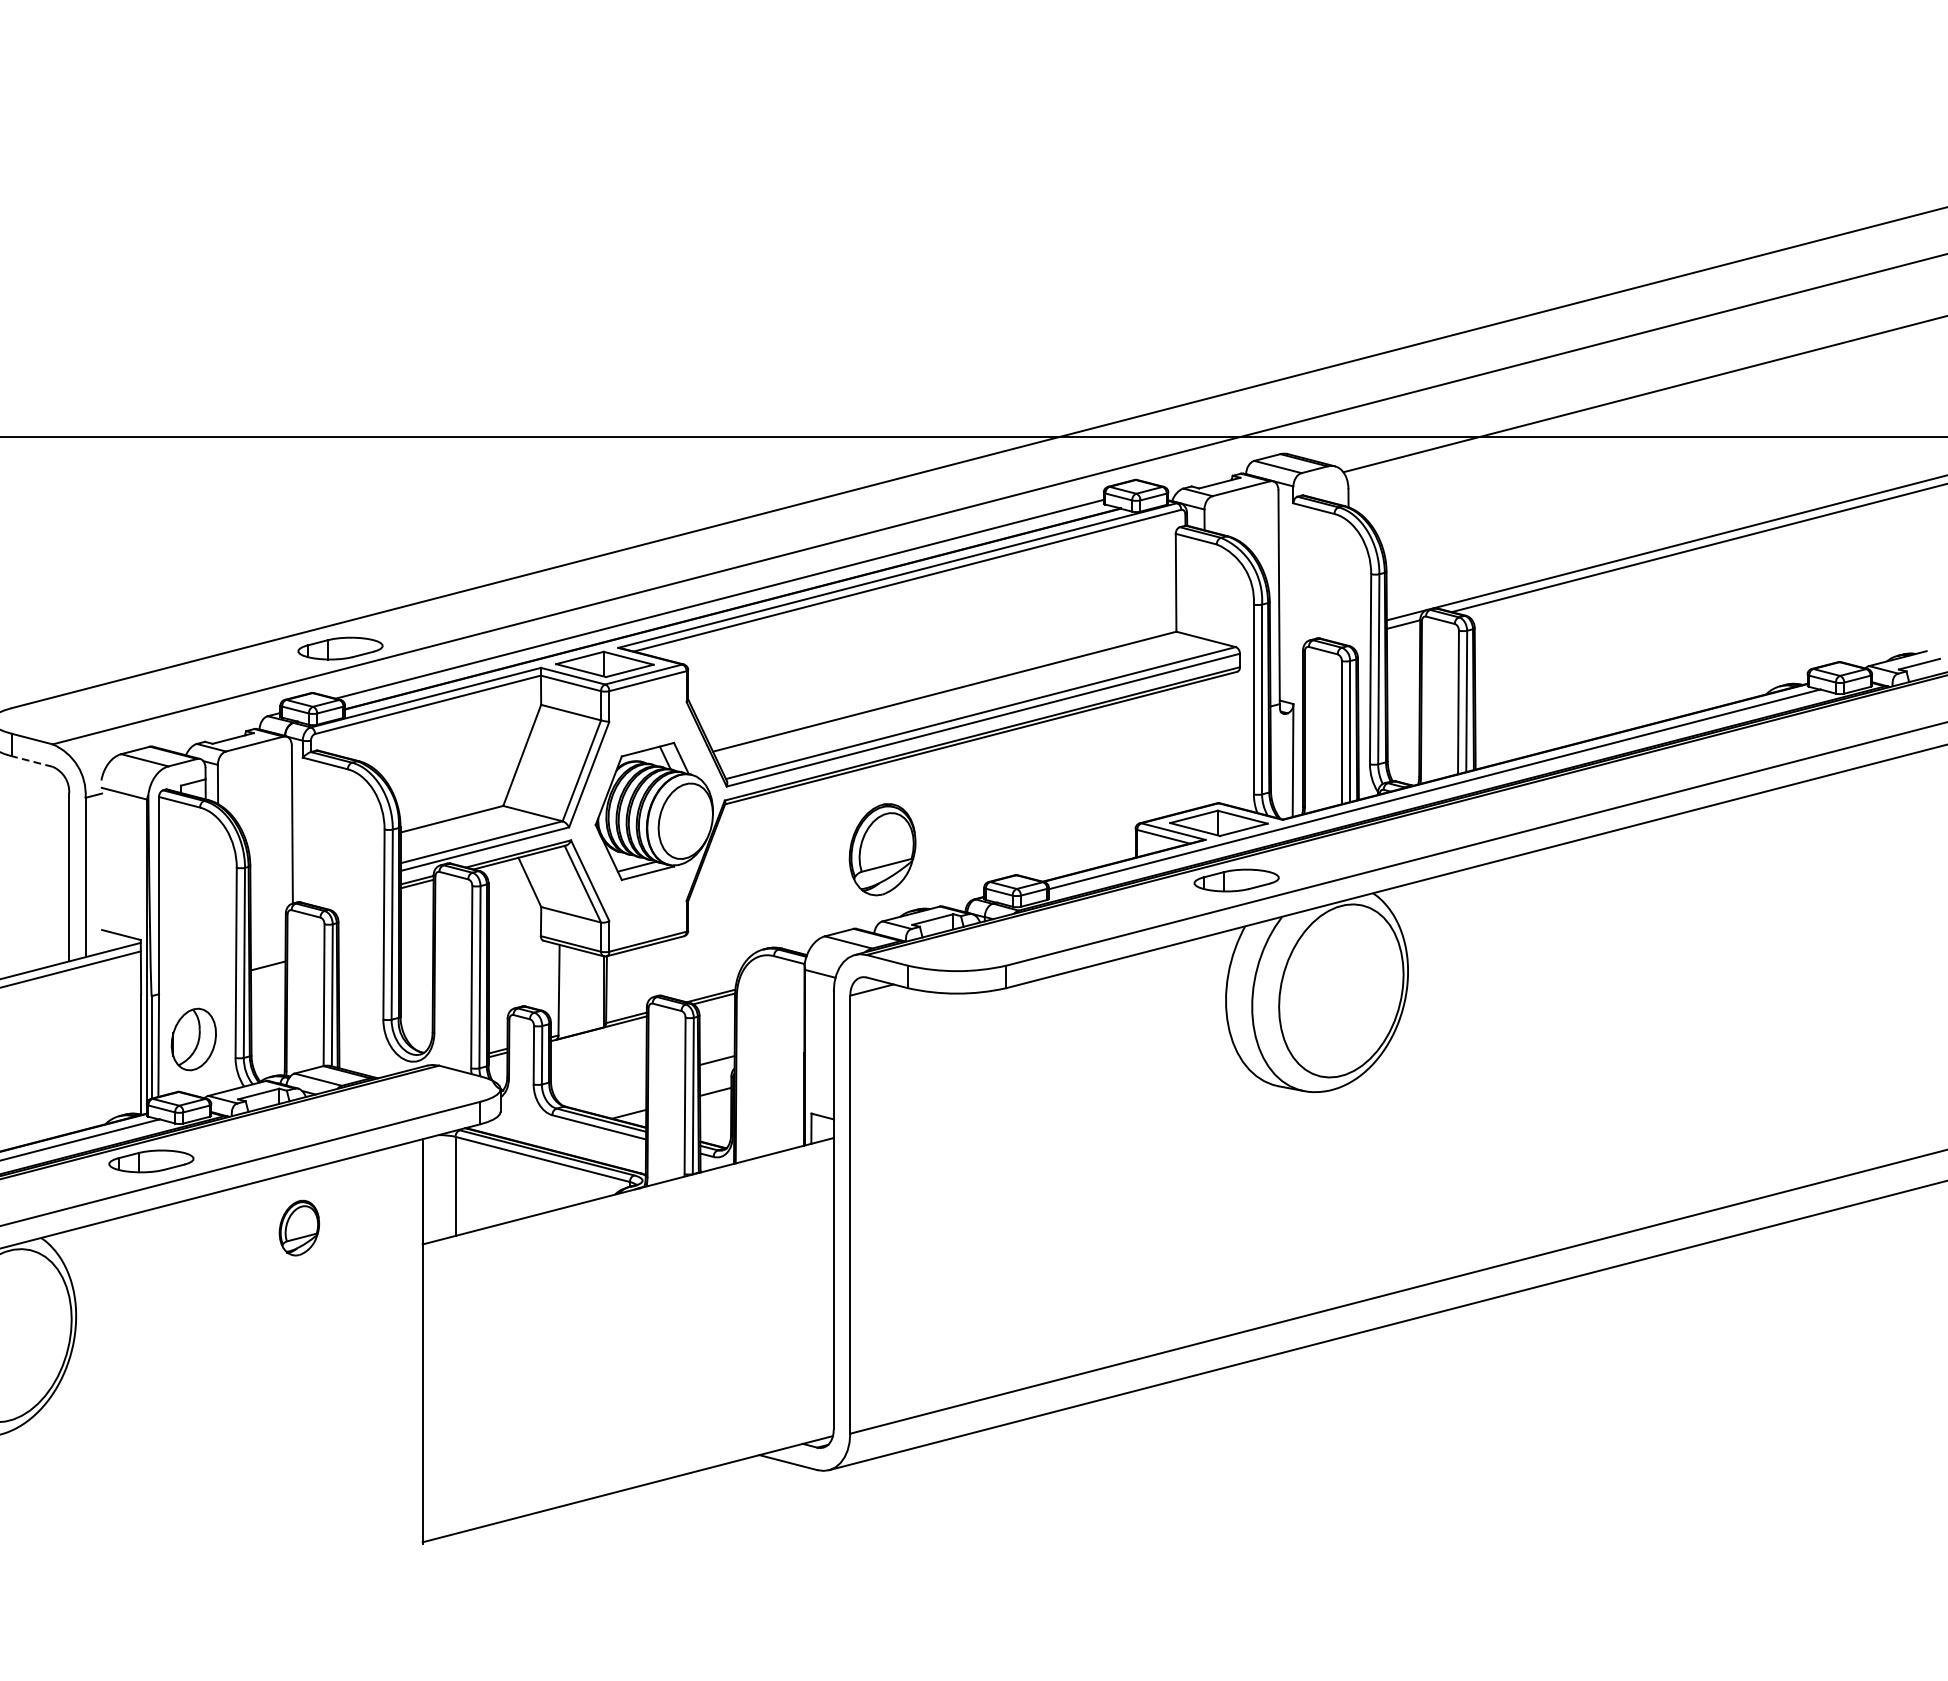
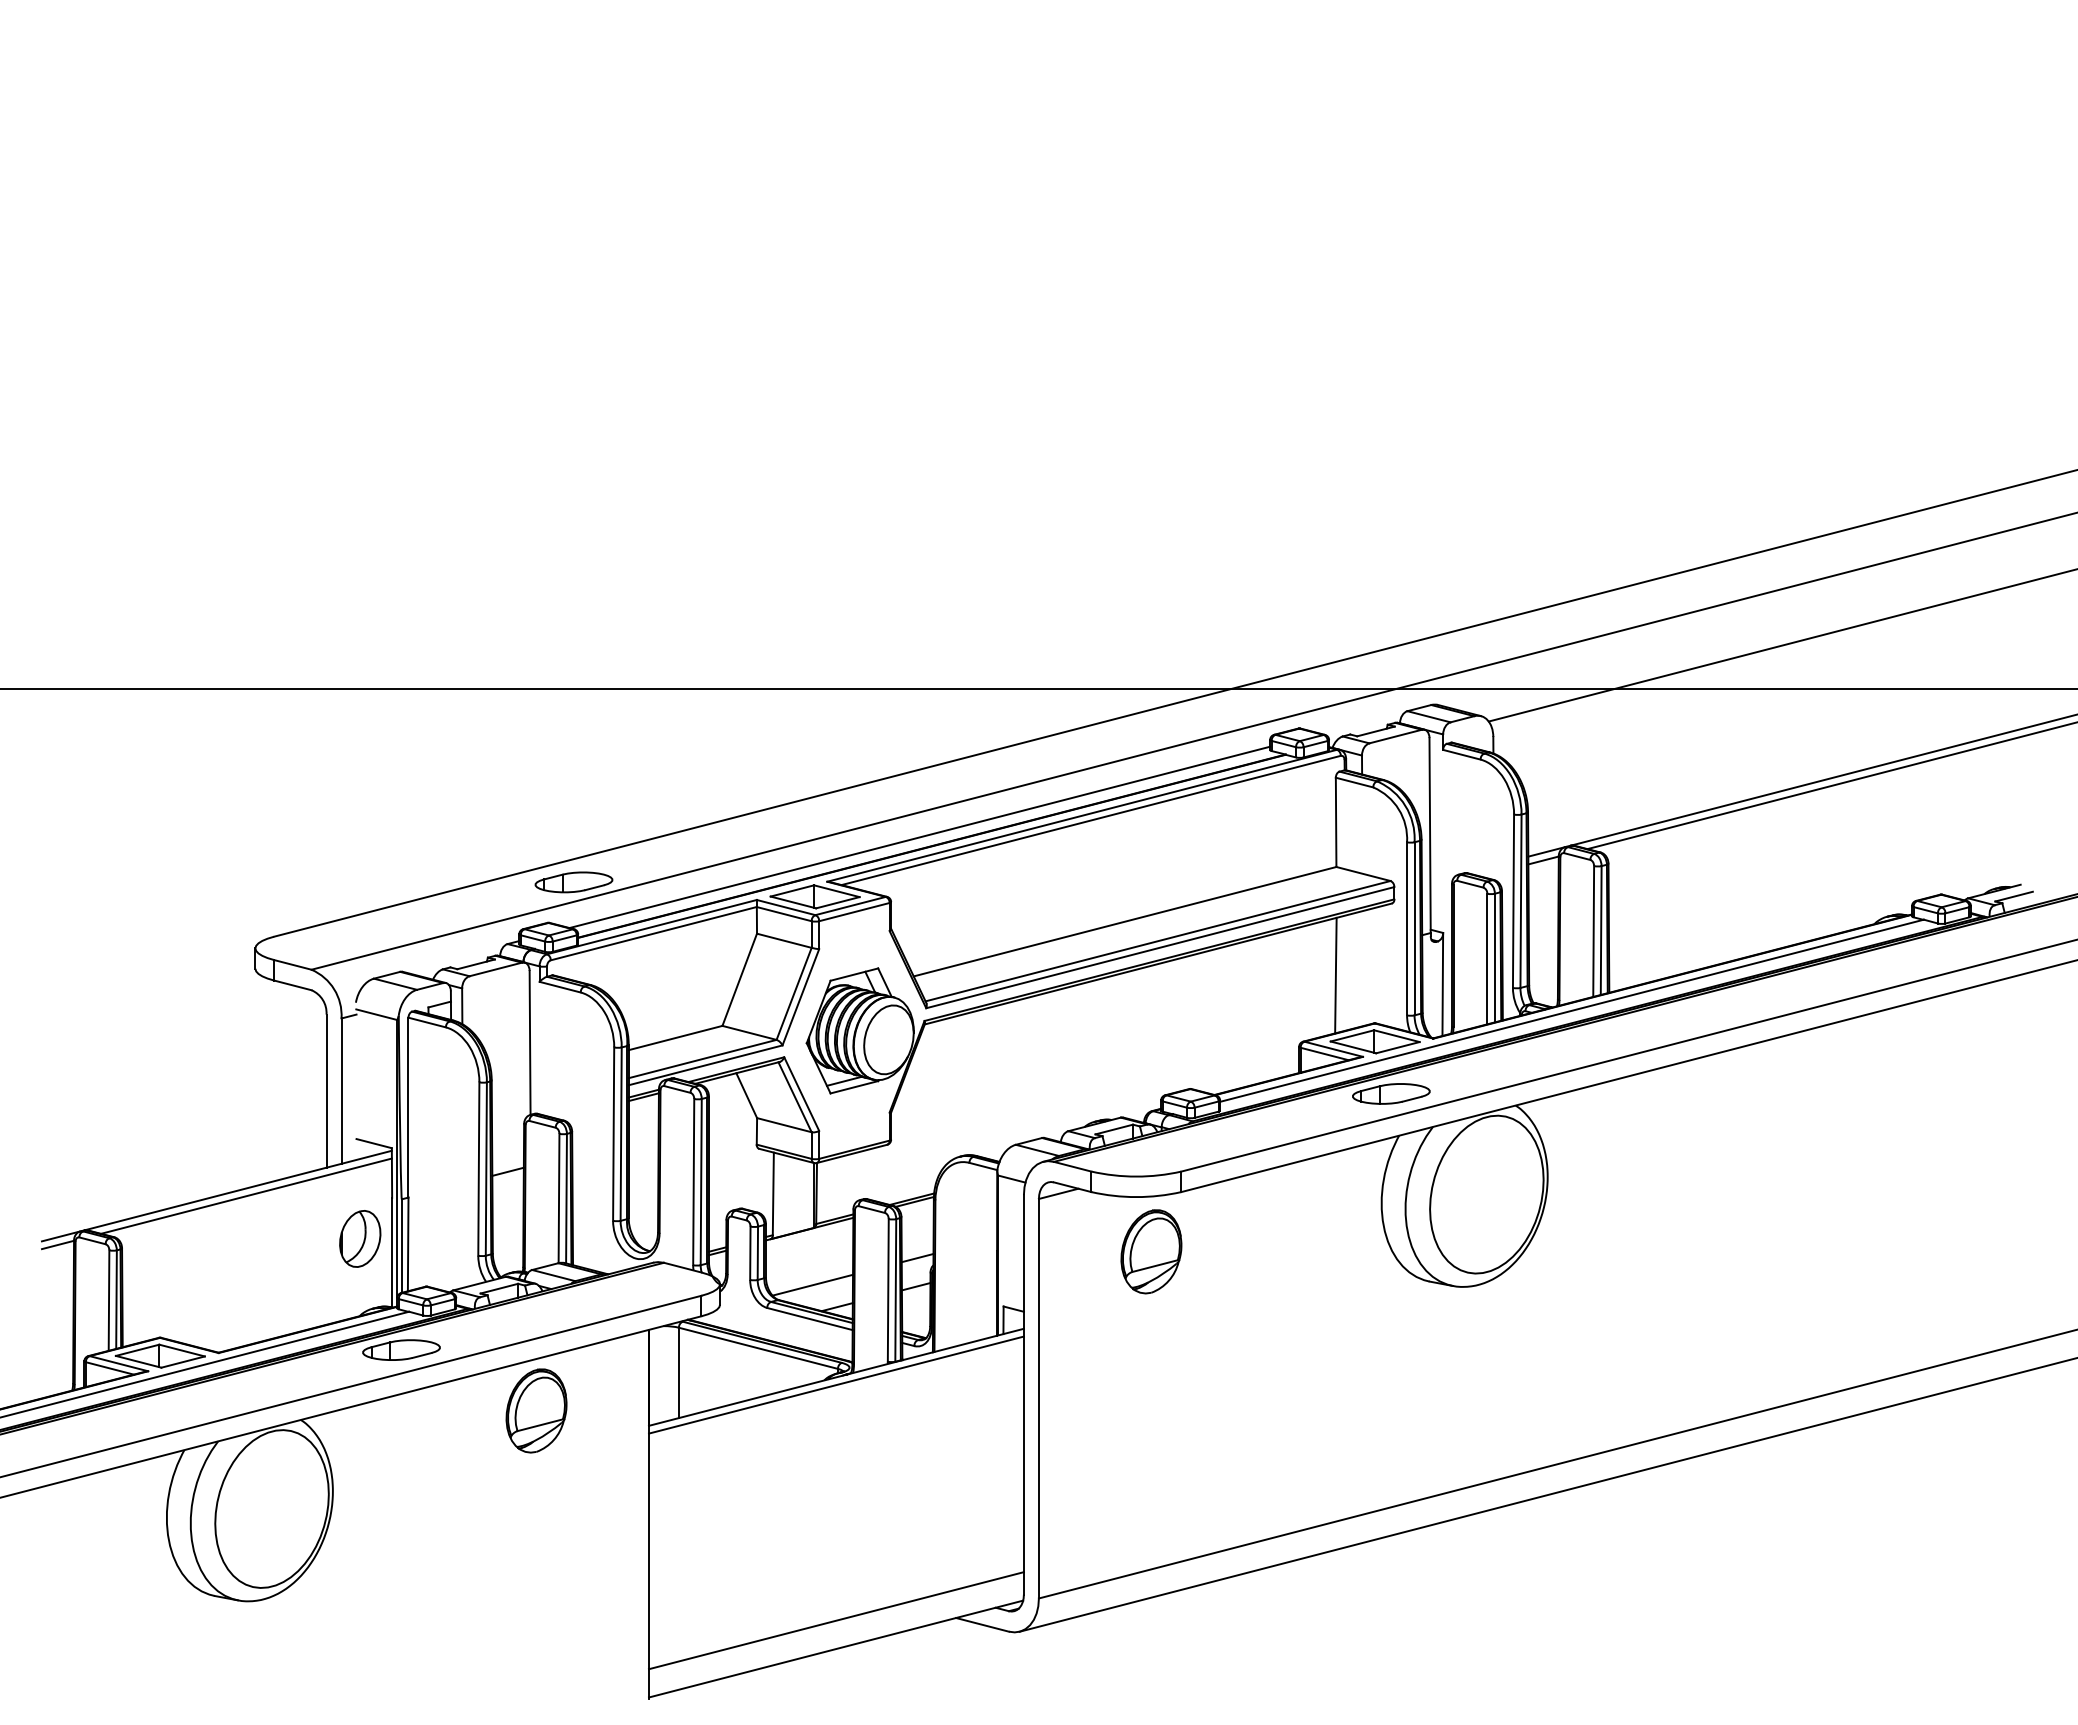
line: (1175, 750) -> (1335, 975), added
line: (31, 761) -> (292, 985), dashed -> solid
part: (882, 849) -> (1151, 1251), moved
part: (194, 1039) -> (360, 1238), moved
line: (602, 1089) -> (812, 1284), added
line: (627, 1199) -> (835, 1384), added
part: (299, 1227) -> (536, 1410), size x1.67
line: (627, 1457) -> (835, 1620), added

